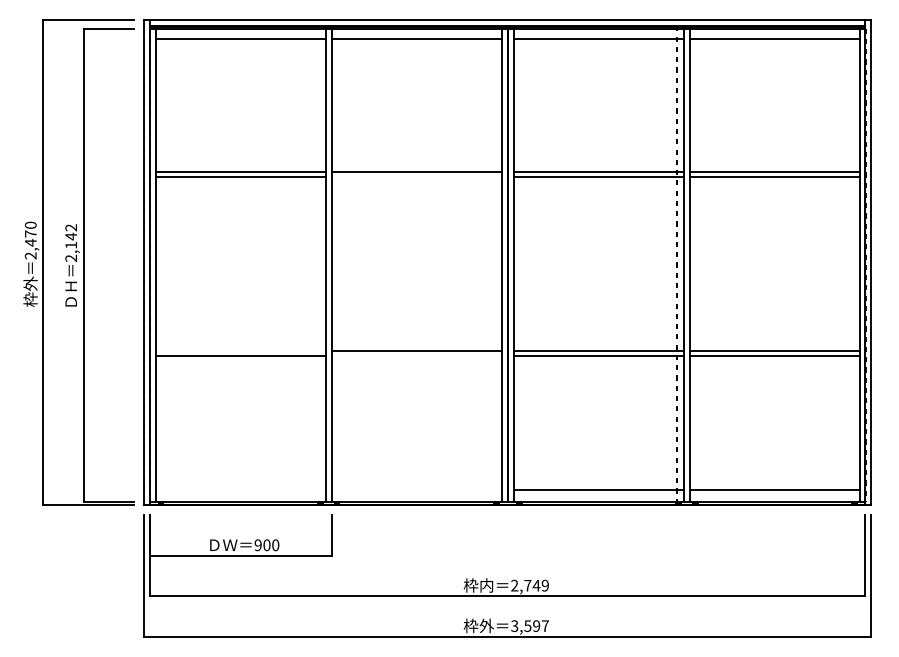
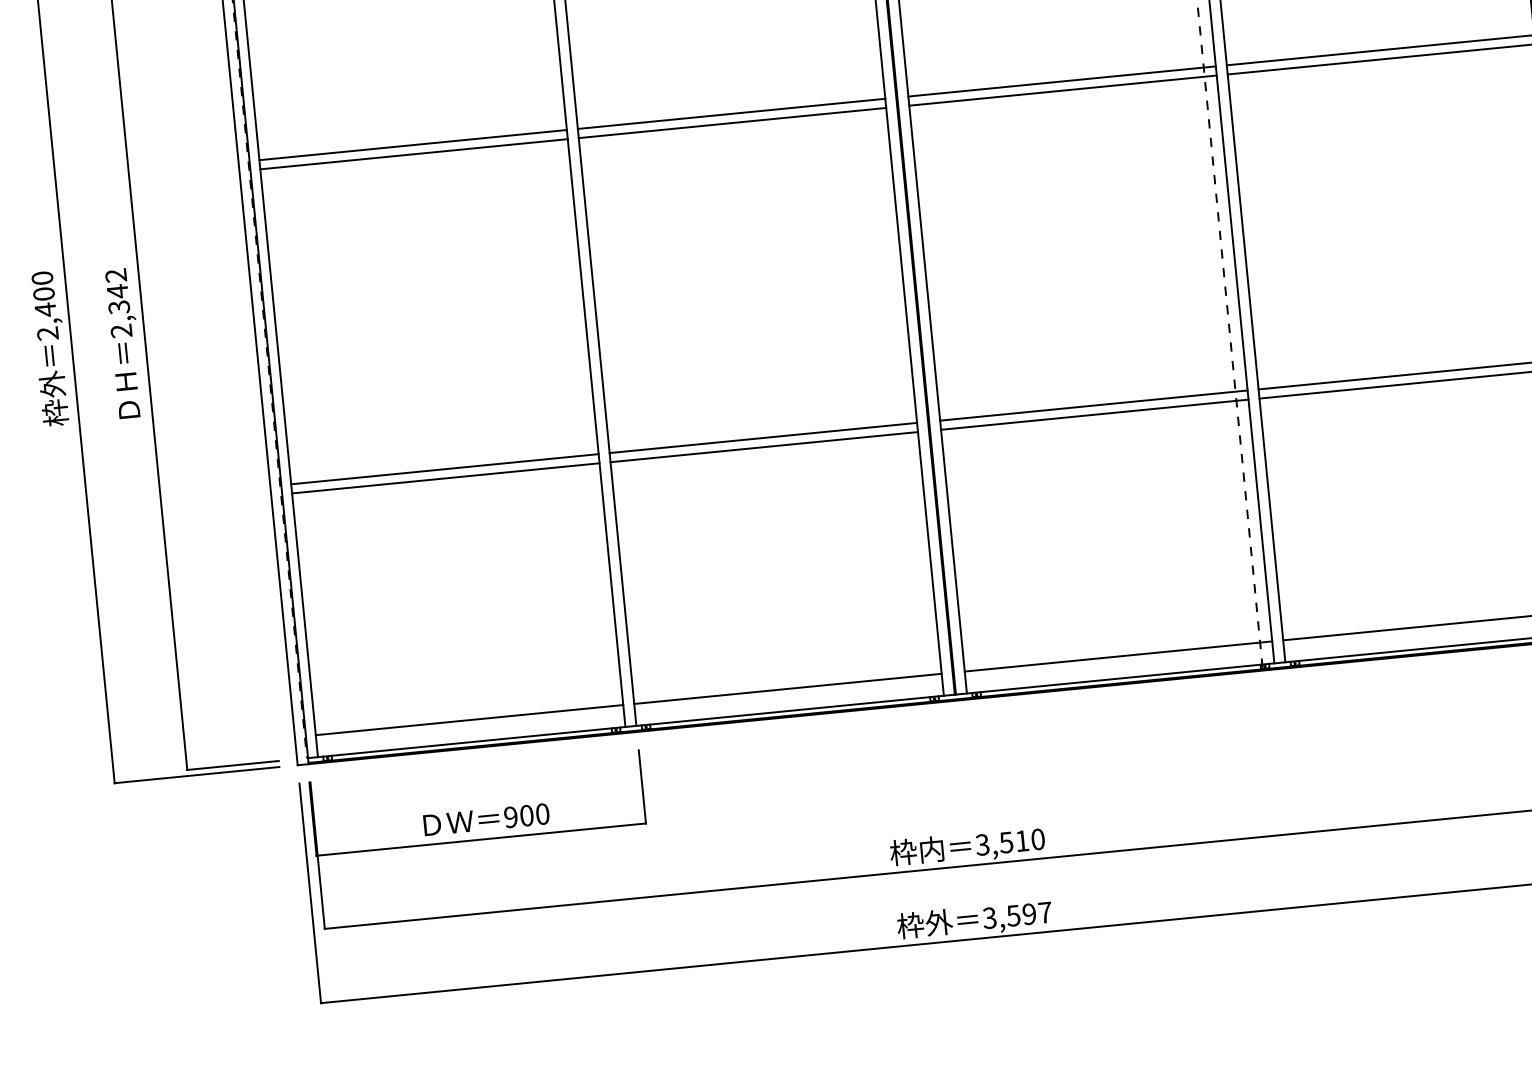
line: (416, 177) -> (732, 123), added
text: (30, 233) -> (43, 293), 2,470 -> 2,400
text: (71, 244) -> (119, 305), 2,142 -> 2,342
line: (240, 351) -> (444, 469), added
line: (416, 356) -> (764, 447), added
line: (240, 489) -> (469, 719), added
line: (416, 489) -> (787, 688), added
text: (529, 585) -> (1009, 841), 2,749 -> 3,510

